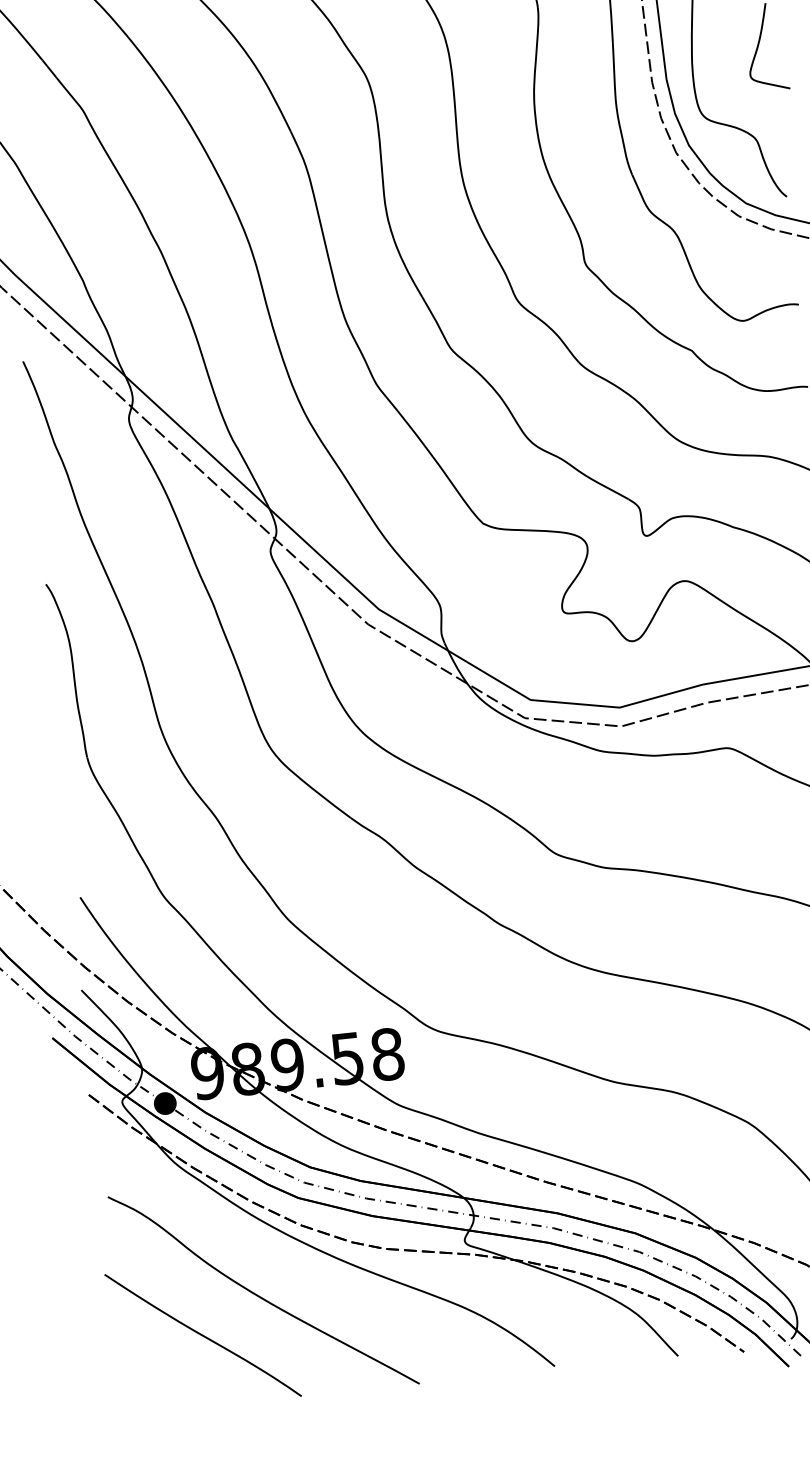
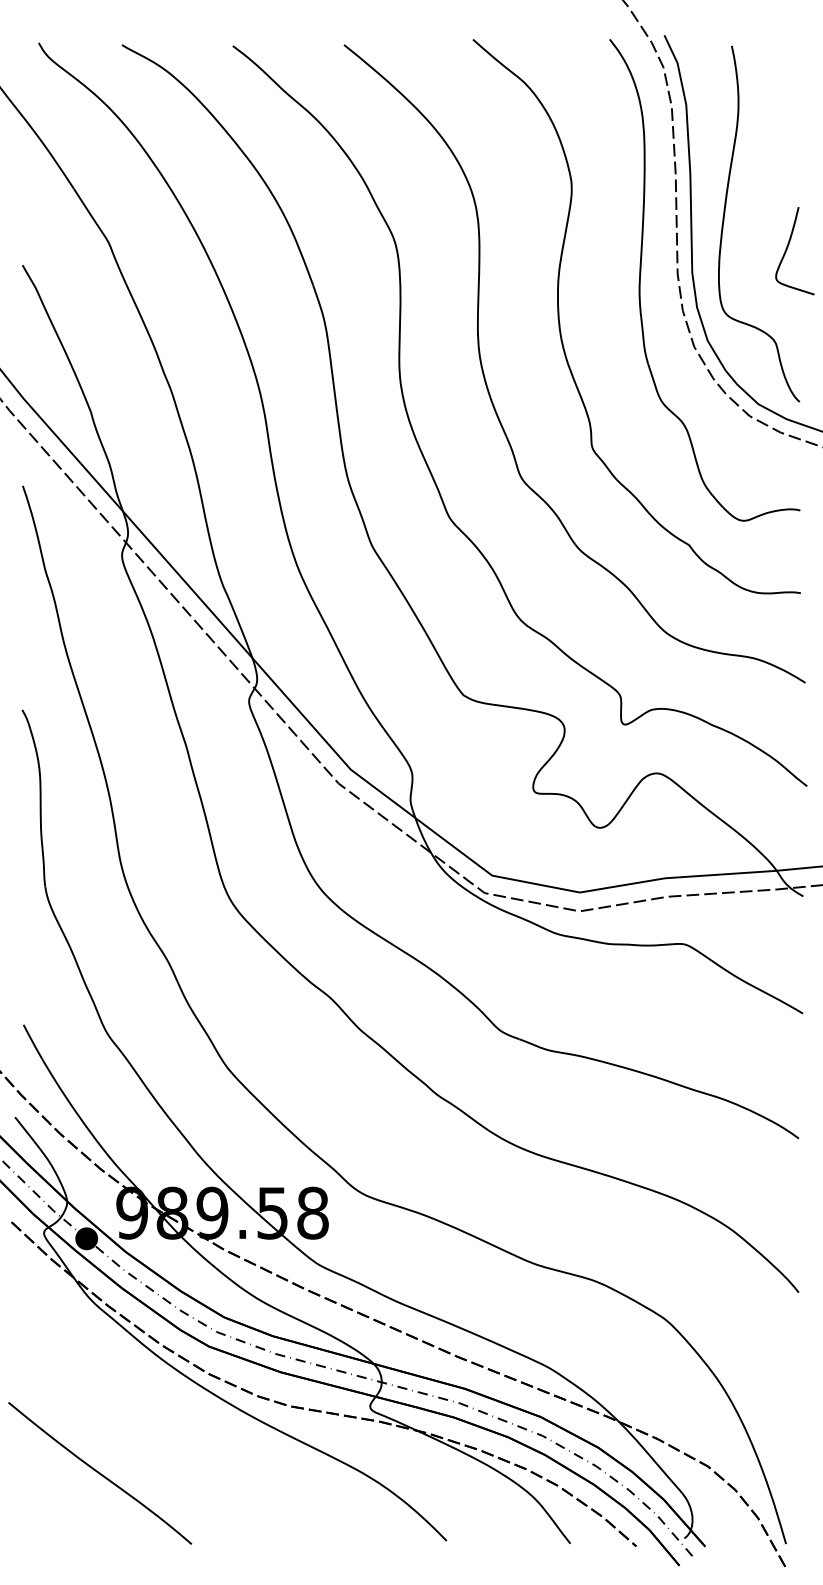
curve: (259, 1295) -> (160, 1439), removed

